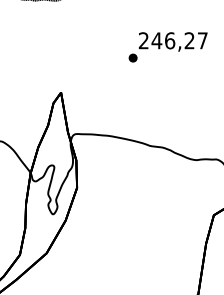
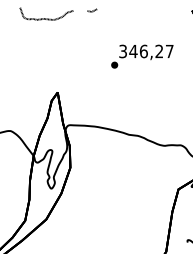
text: (143, 40) -> (122, 51), 246,27 -> 346,27

